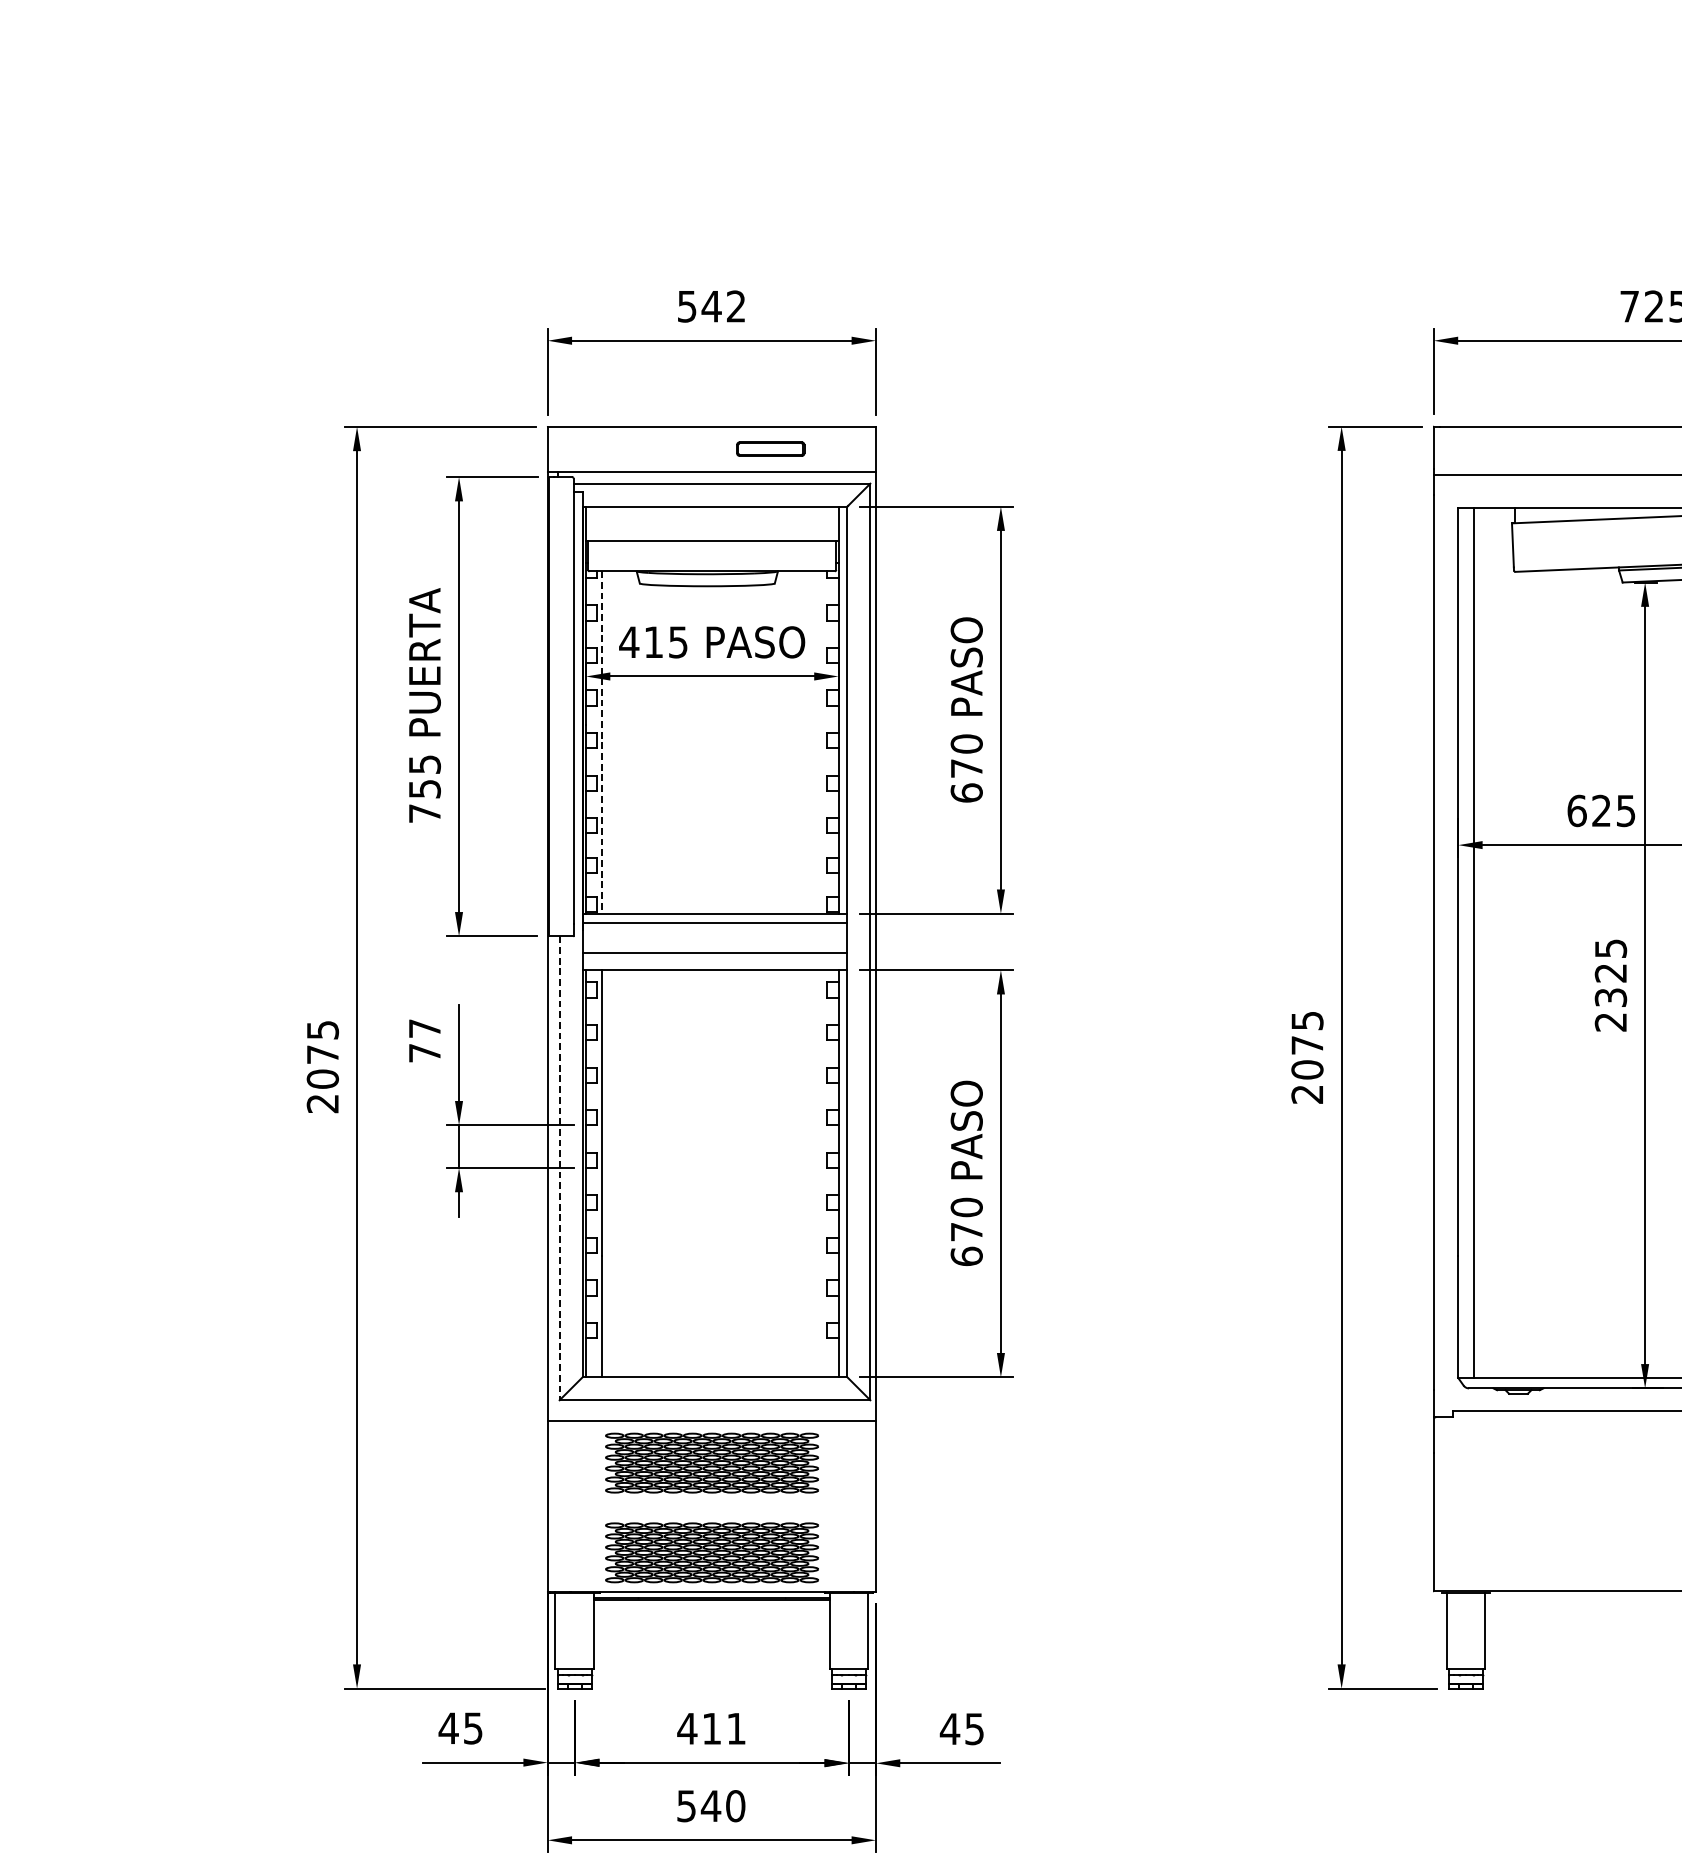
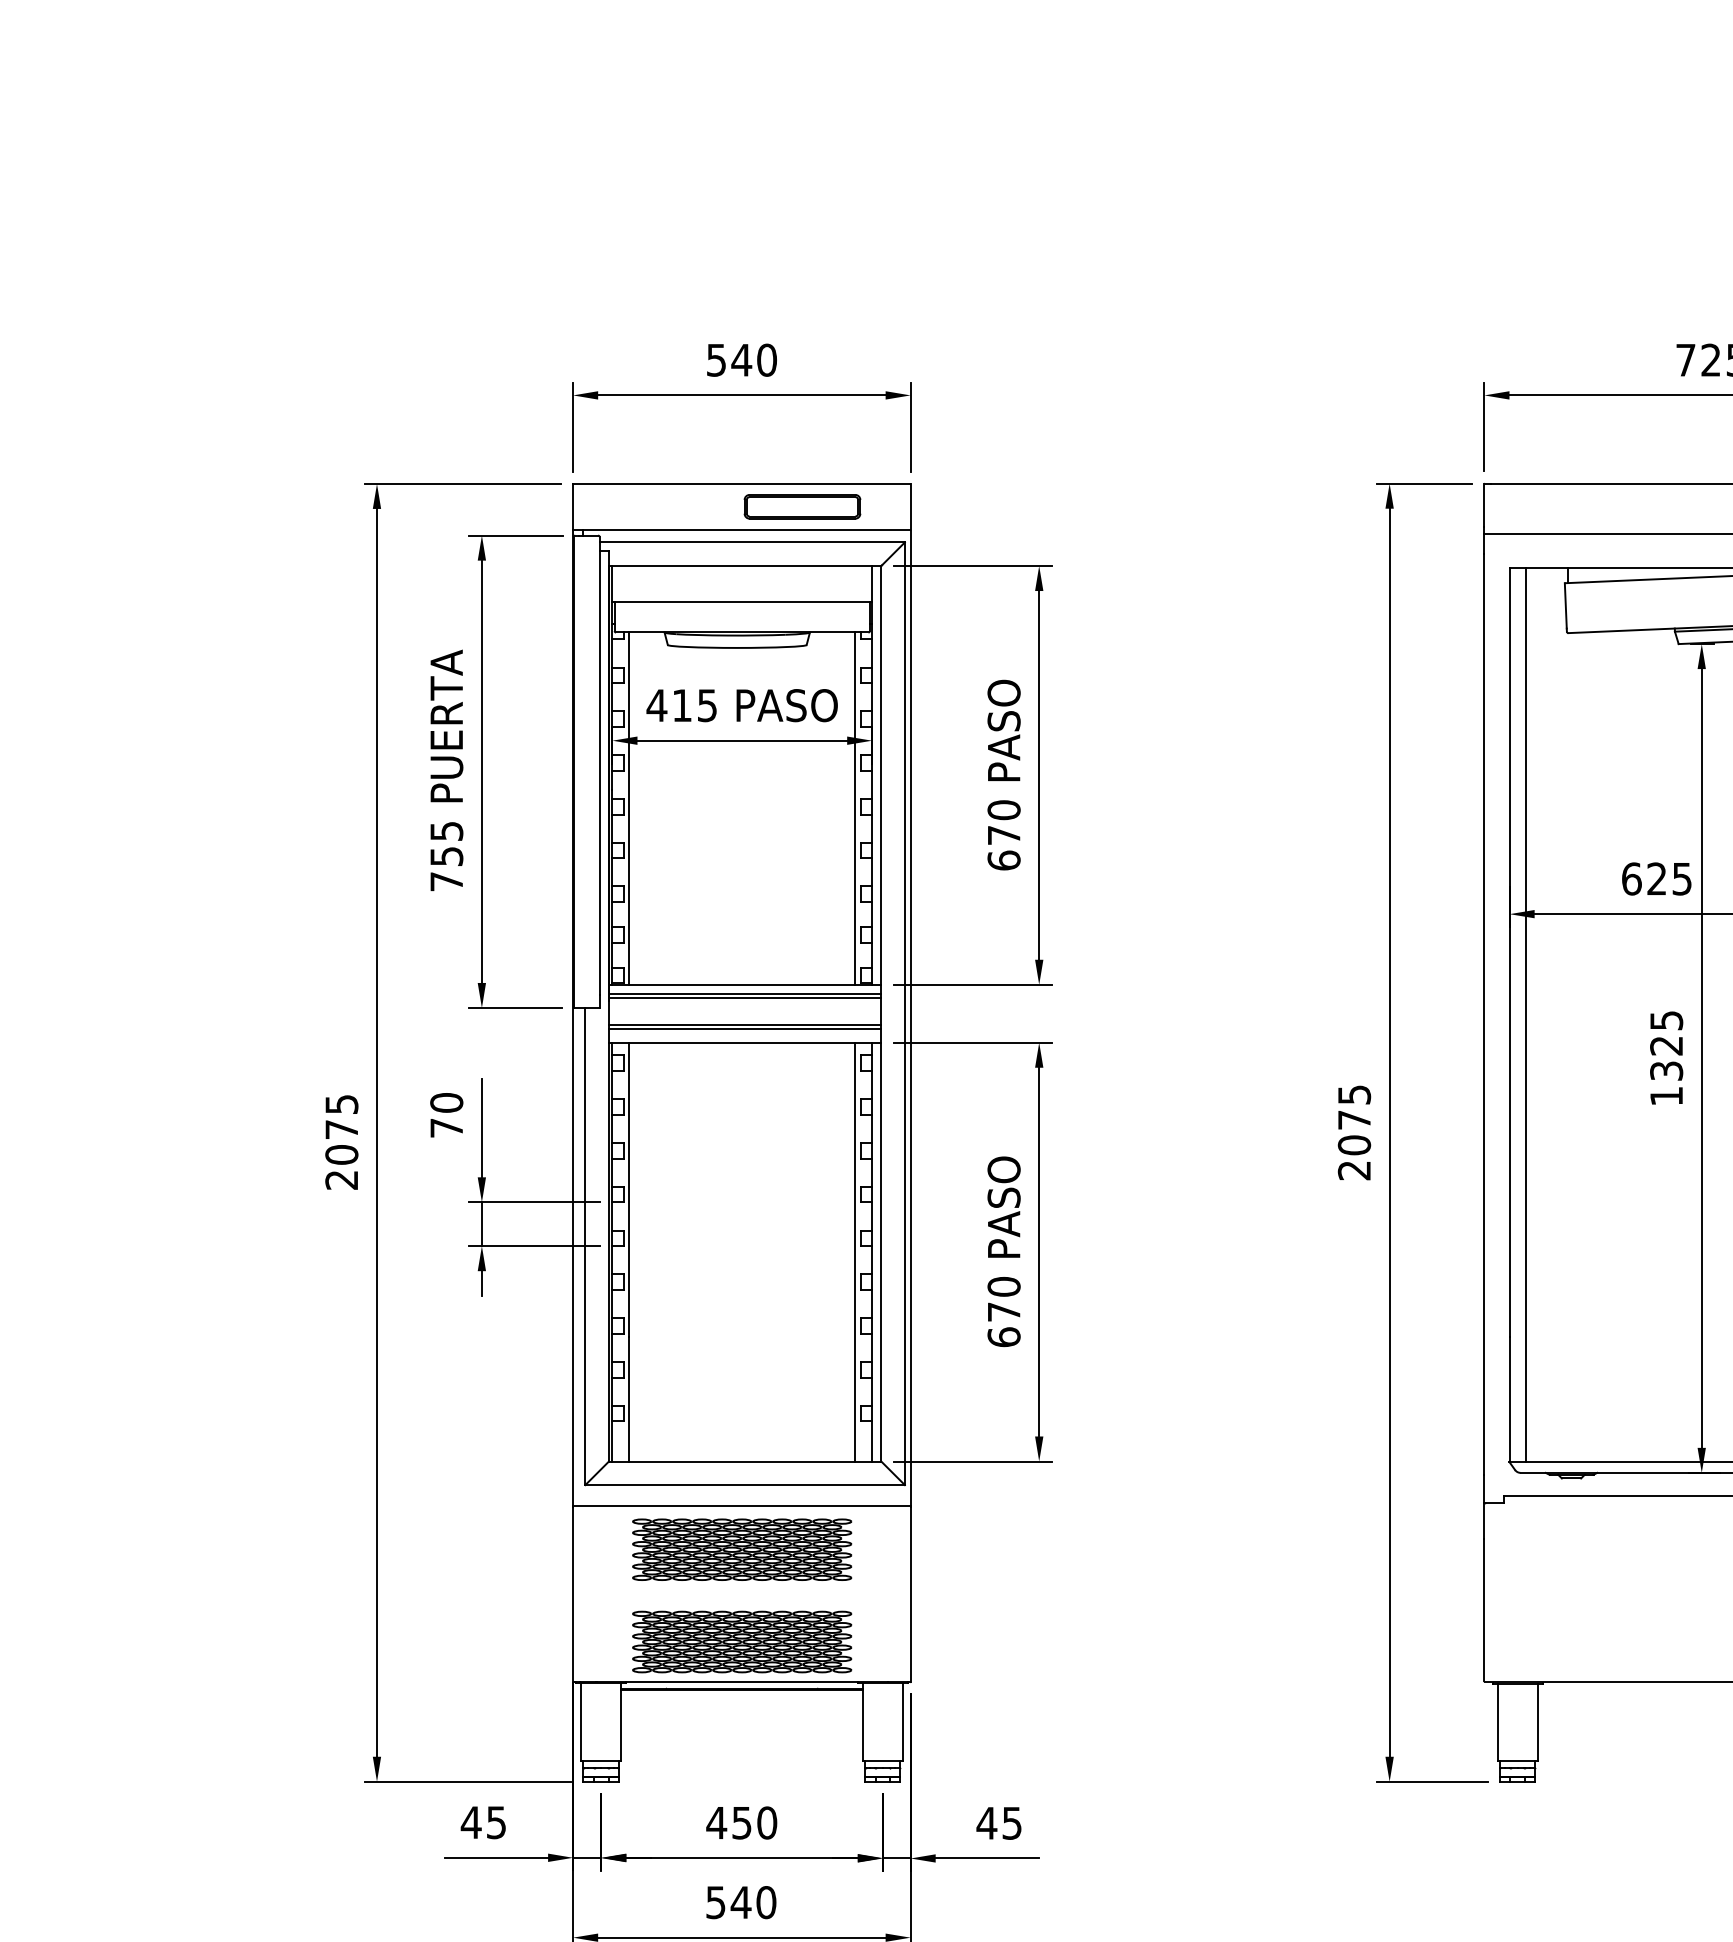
text: (735, 305) -> (766, 359), 542 -> 540
part: (770, 448) -> (802, 506), size x1.67
line: (822, 742) -> (855, 808), added
line: (602, 743) -> (629, 809), dashed -> solid
line: (714, 926) -> (744, 997), added
line: (714, 956) -> (744, 1028), added
text: (1610, 1022) -> (1666, 1096), 2325 -> 1325
text: (424, 1028) -> (446, 1102), 77 -> 70
line: (559, 1168) -> (585, 1246), dashed -> solid
line: (822, 1173) -> (855, 1251), added
text: (724, 1728) -> (754, 1822), 411 -> 450

